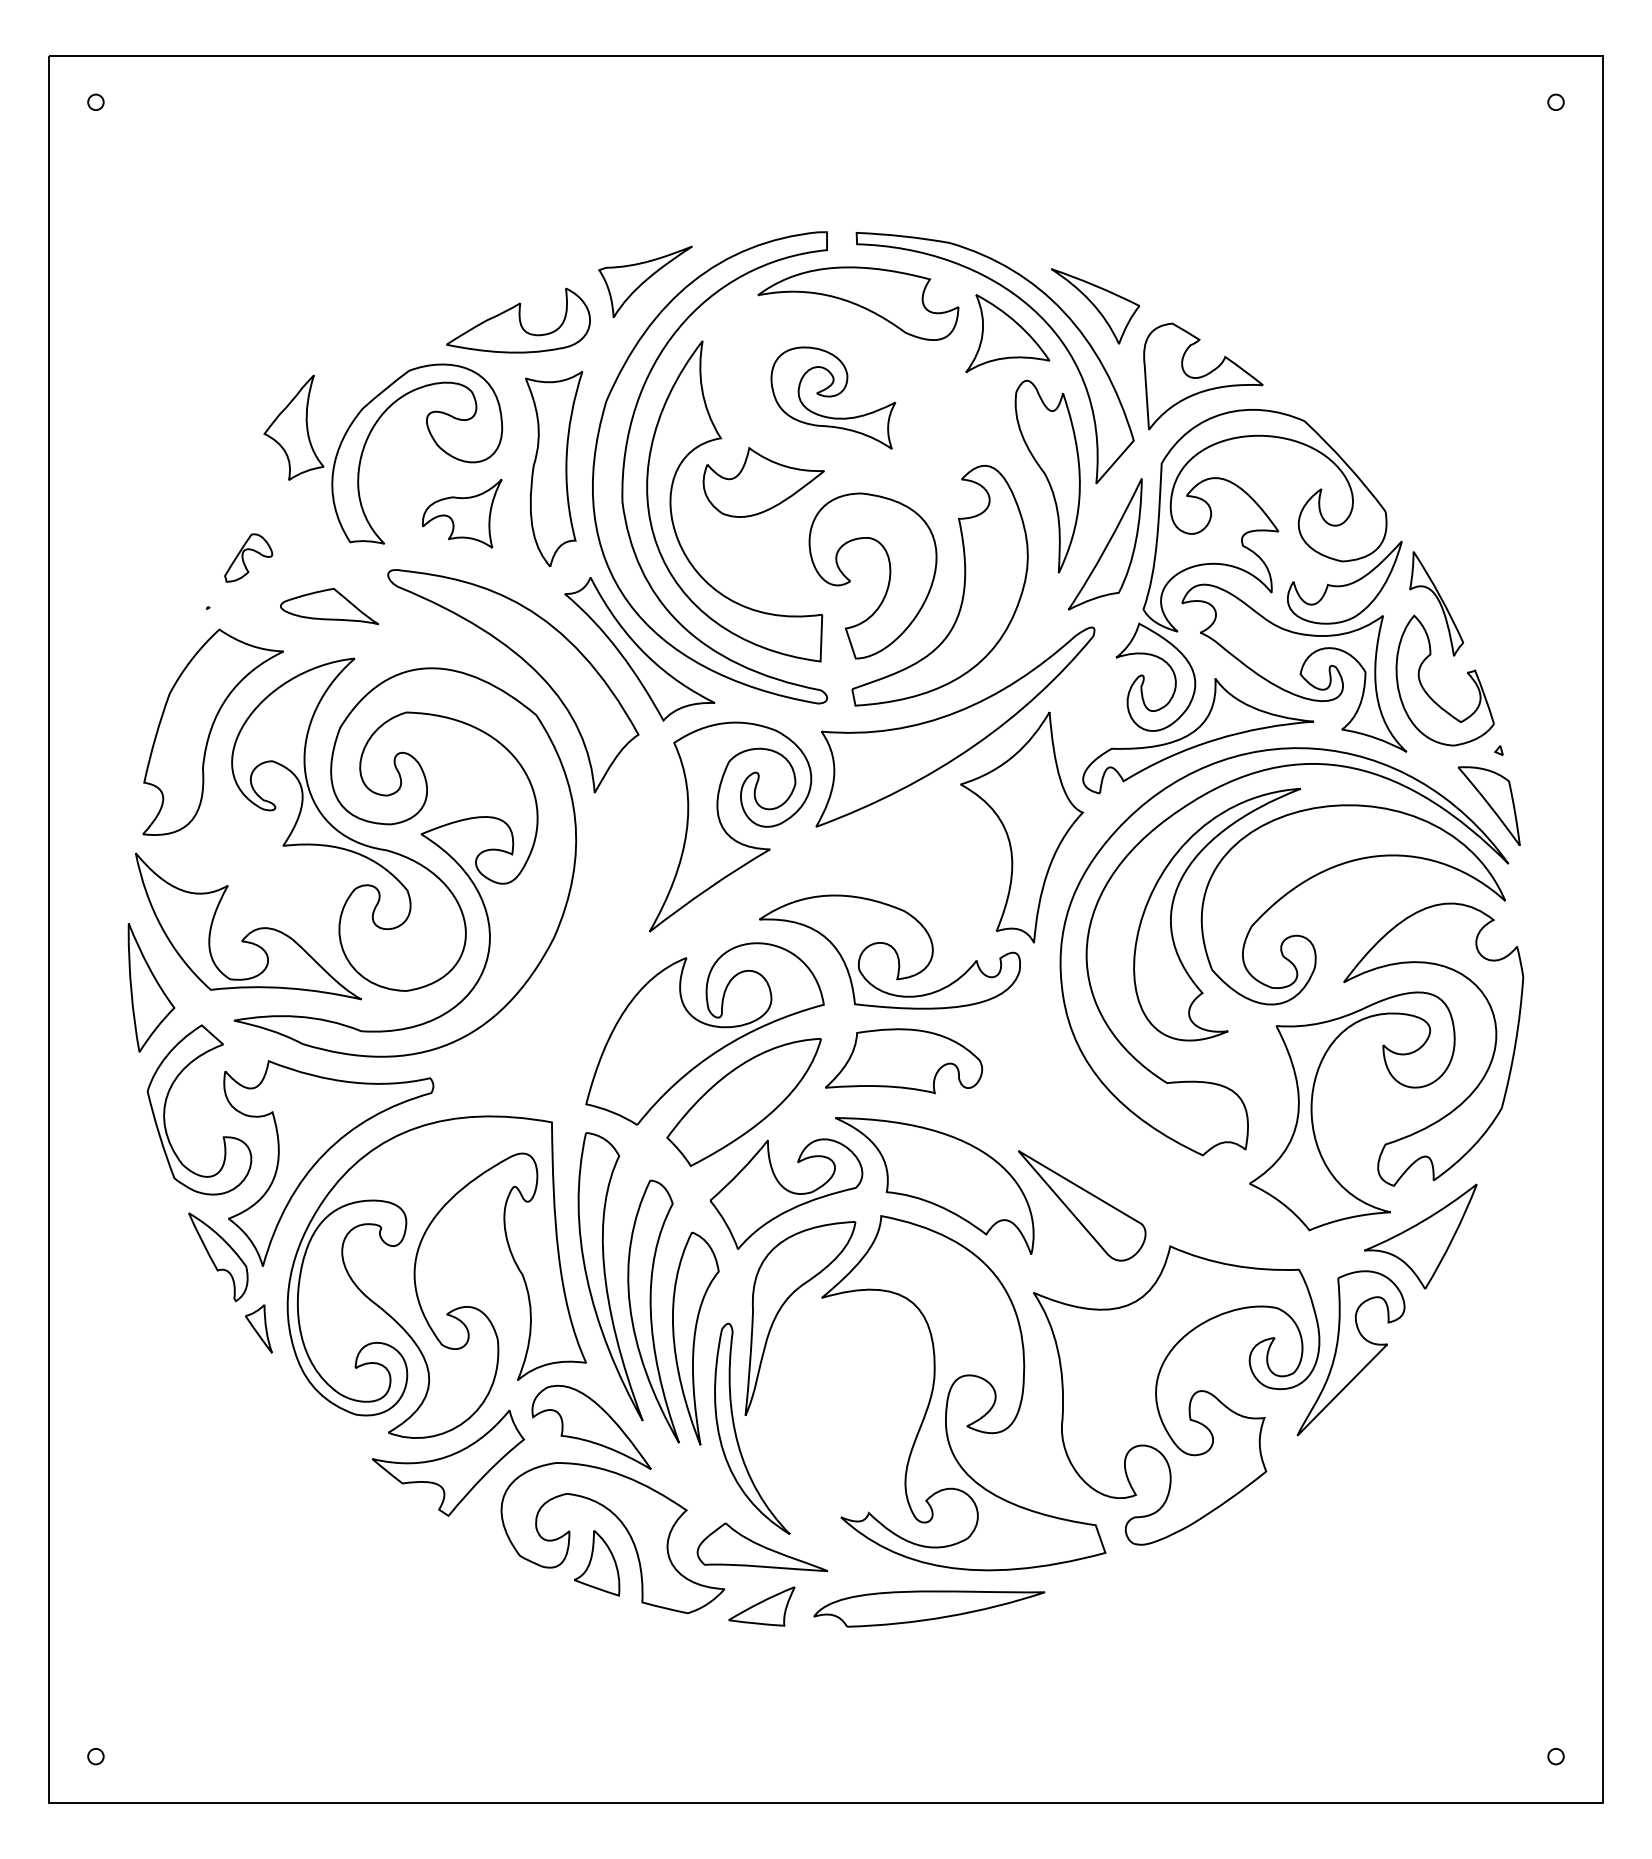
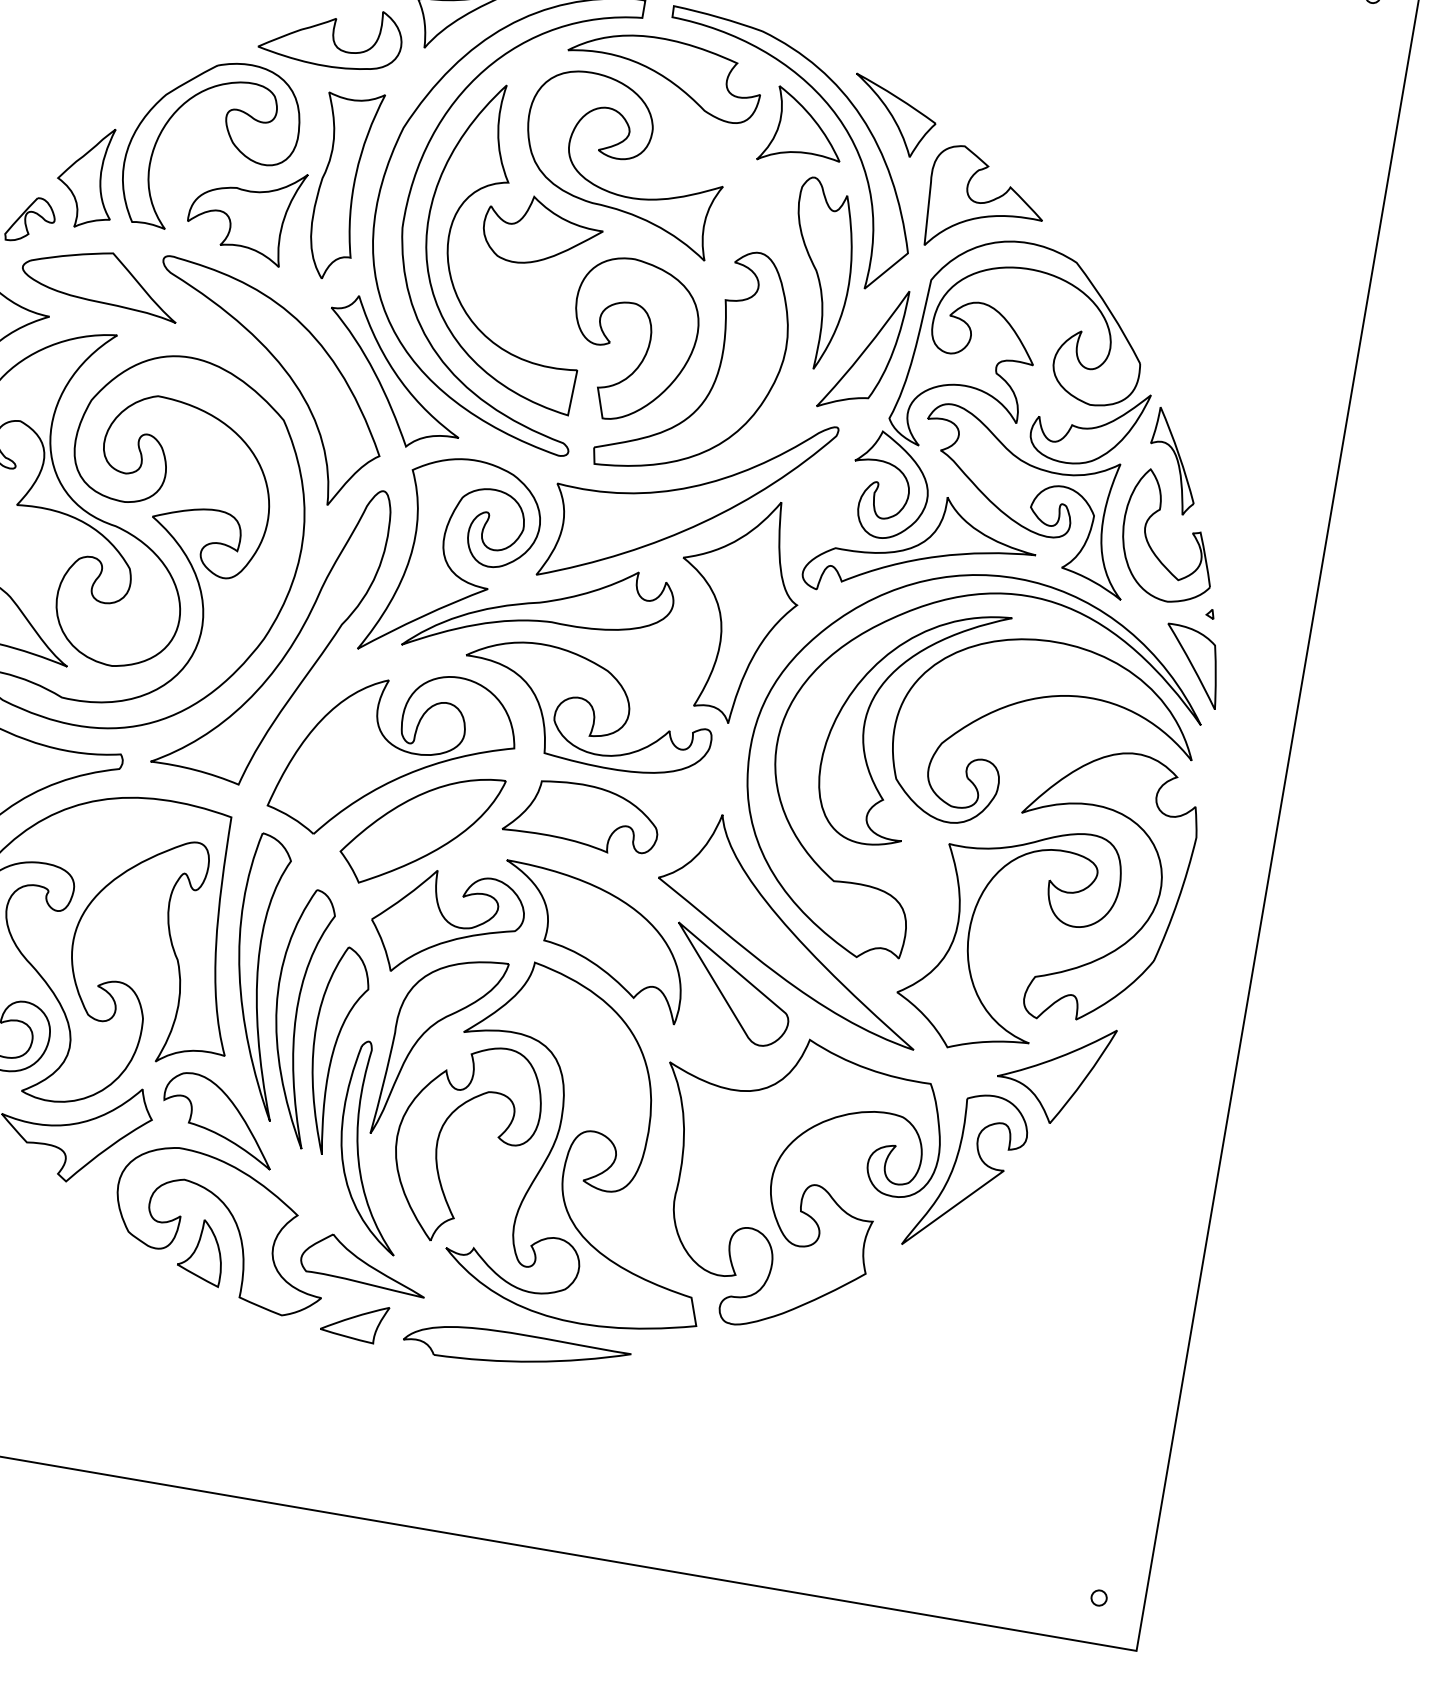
part: (833, 397) -> (624, 161), size x1.67
part: (293, 427) -> (87, 176), moved
part: (462, 513) -> (245, 212), size x1.43
part: (329, 606) -> (101, 280), size x1.67
part: (825, 863) -> (539, 611), added
part: (583, 935) -> (292, 641), added
part: (1133, 1137) -> (792, 928), added
part: (816, 1402) -> (441, 1132), added

